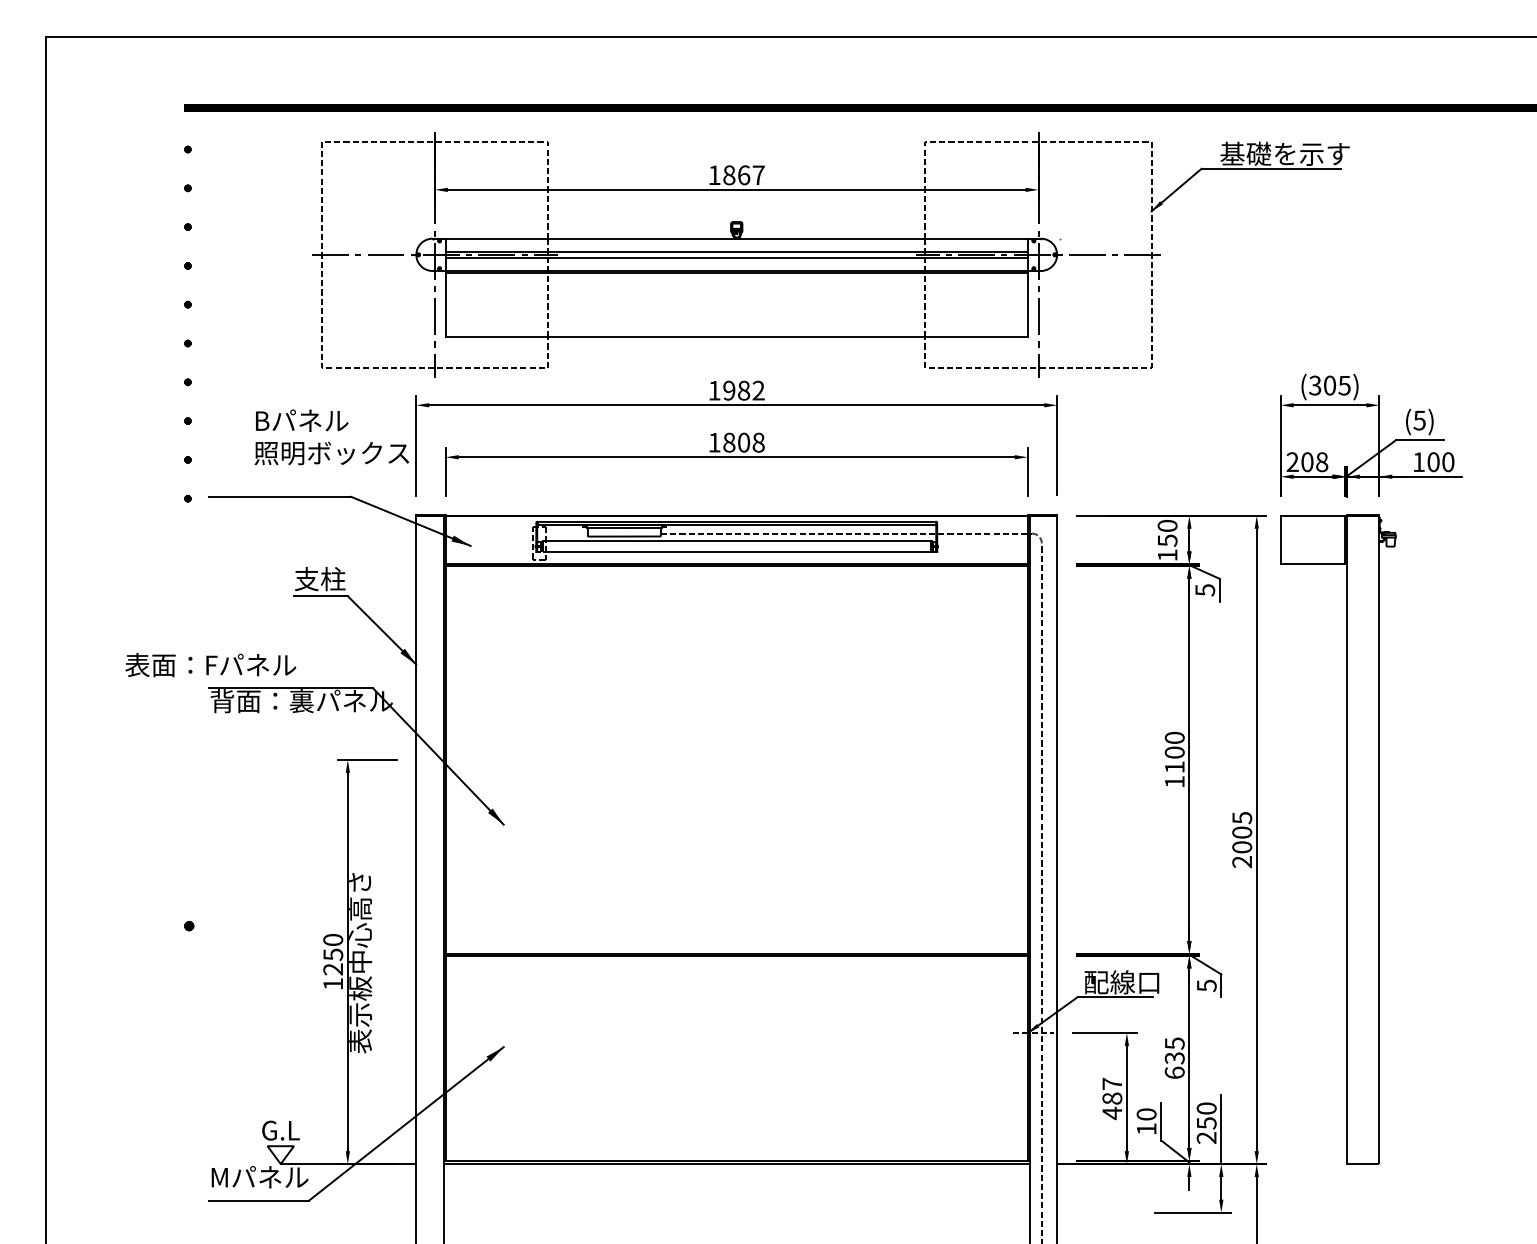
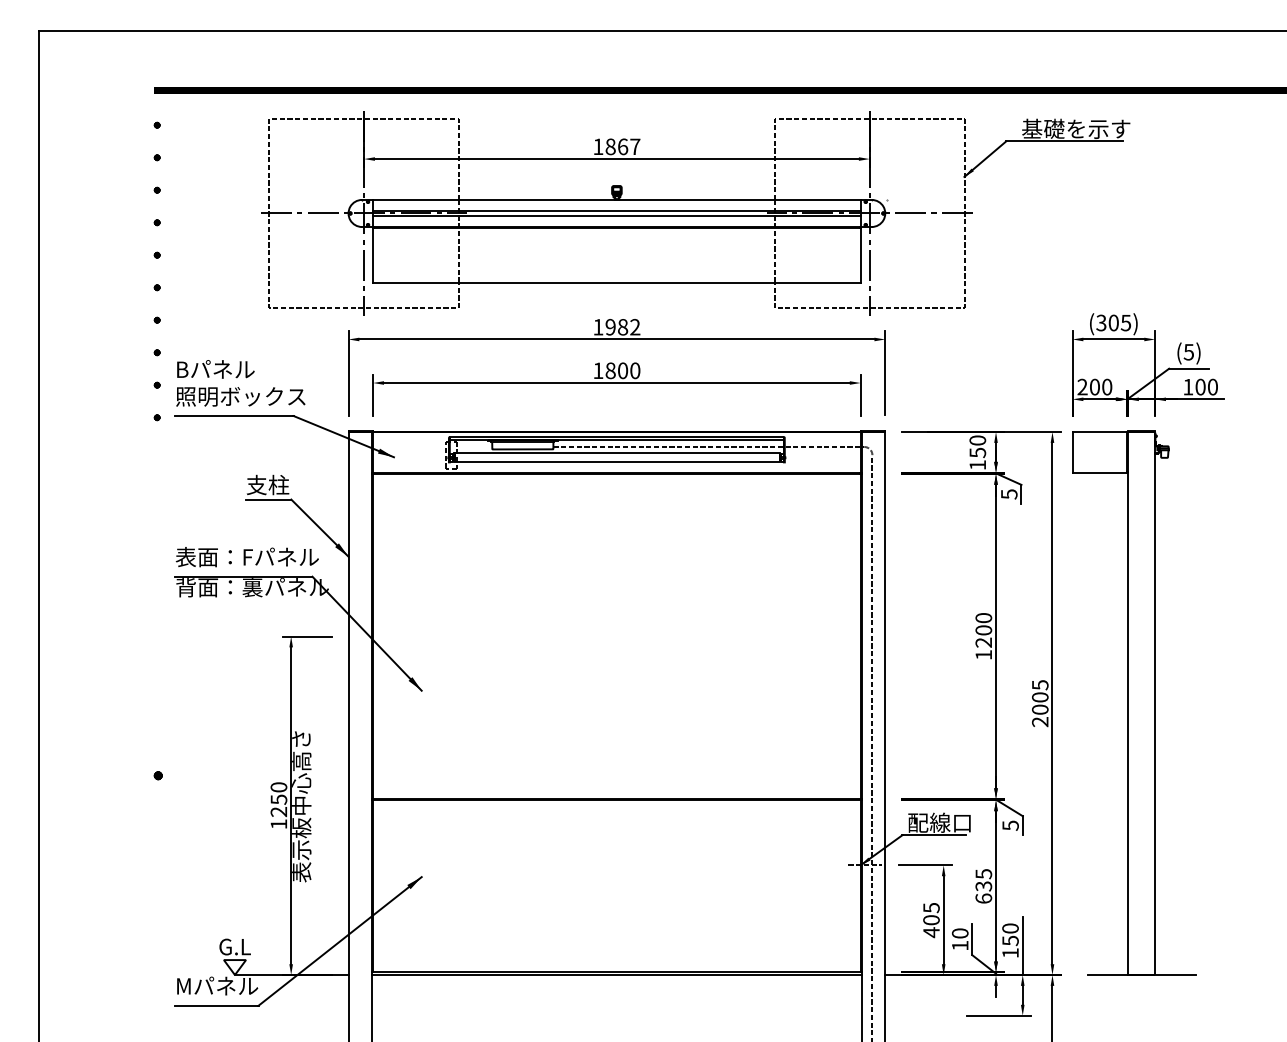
text: (331, 437) -> (240, 383), moved
text: (758, 442) -> (635, 370), 1808 -> 1800
text: (1322, 462) -> (1107, 387), 208 -> 200
text: (209, 665) -> (246, 557), moved
text: (1174, 767) -> (983, 642), 1100 -> 1200
text: (1112, 1090) -> (931, 913), 487 -> 405
text: (1206, 1138) -> (1010, 953), 250 -> 150
line: (1363, 1164) -> (1141, 975), added

